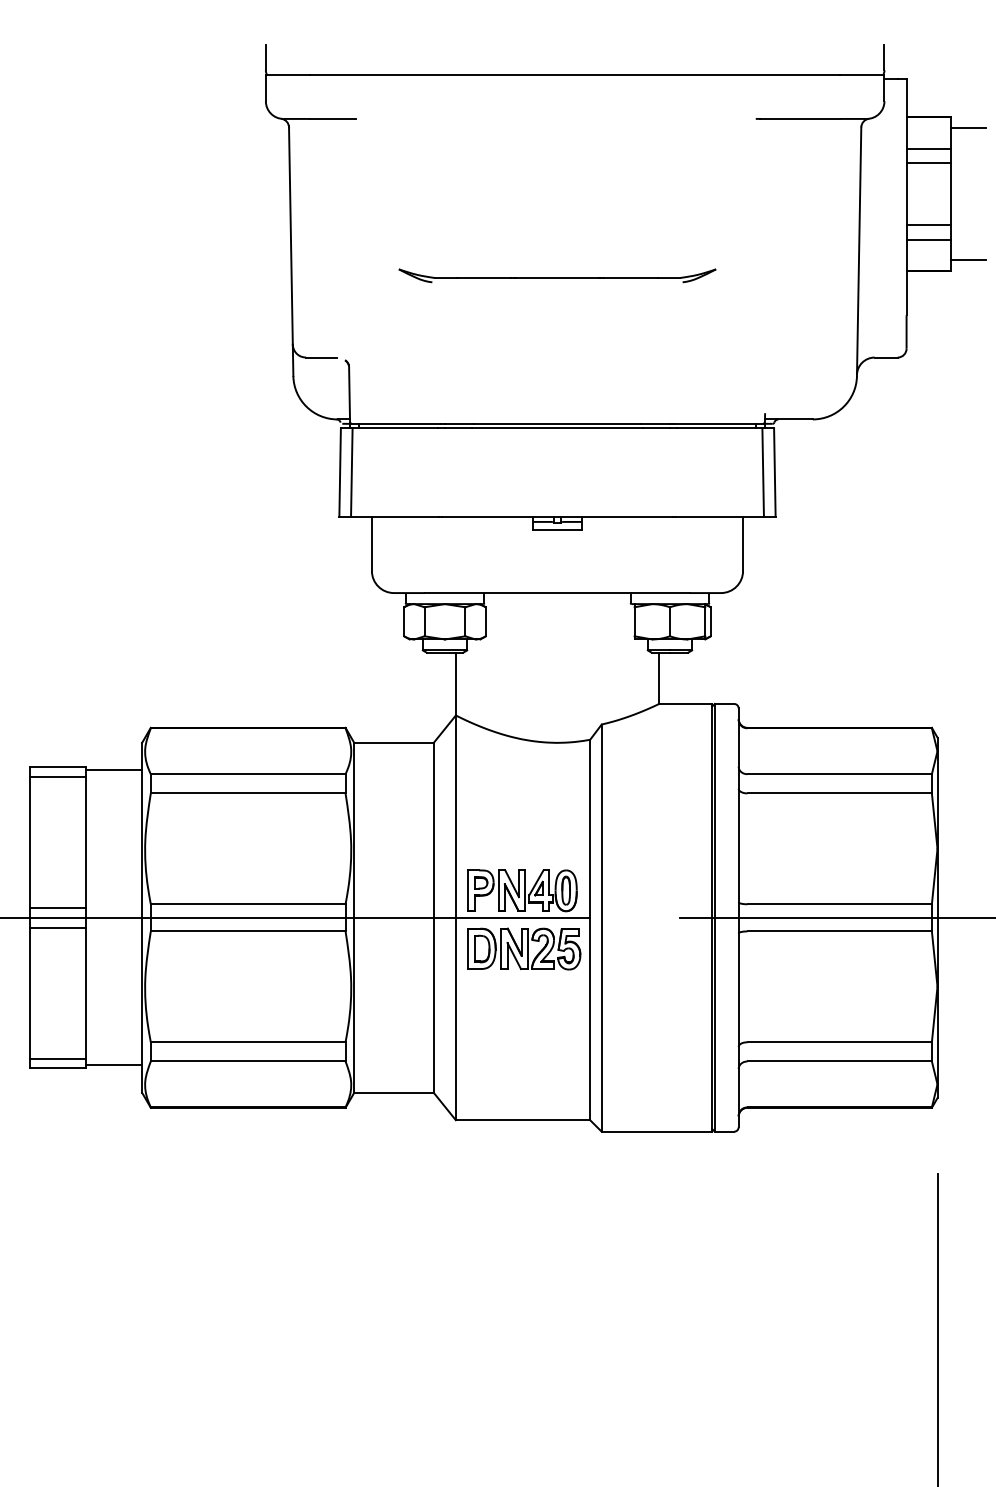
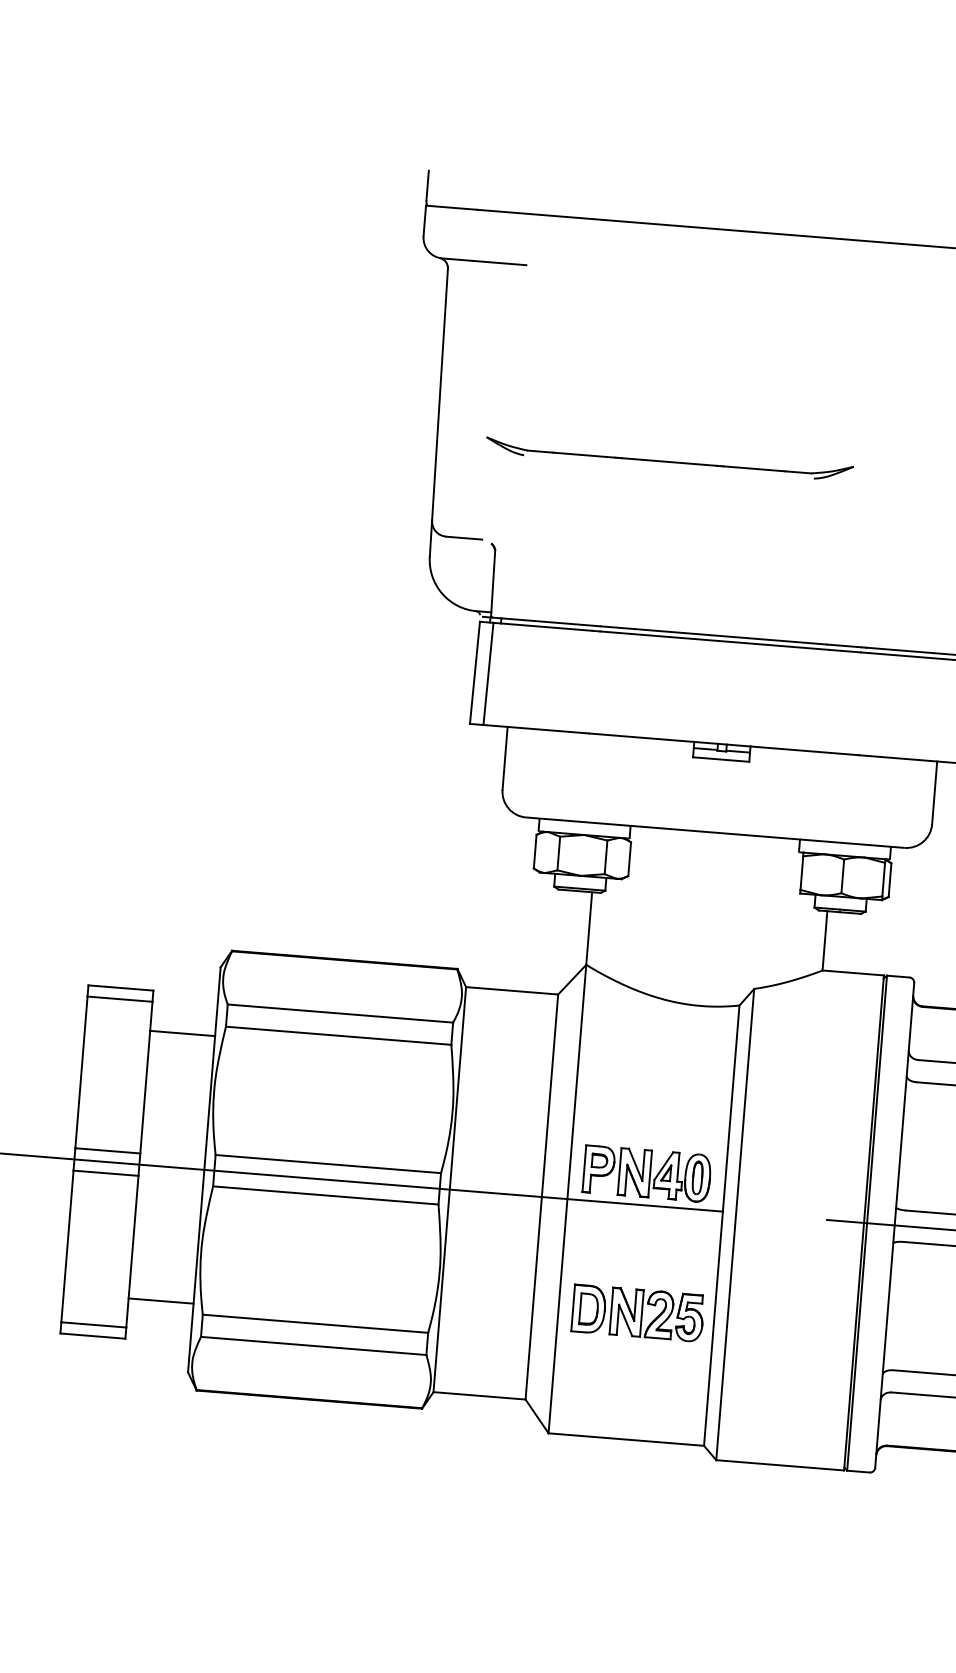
part: (557, 275) -> (669, 459), moved
line: (114, 770) -> (183, 1033), moved
part: (524, 948) -> (638, 1312), moved
line: (114, 1065) -> (161, 1301), moved

